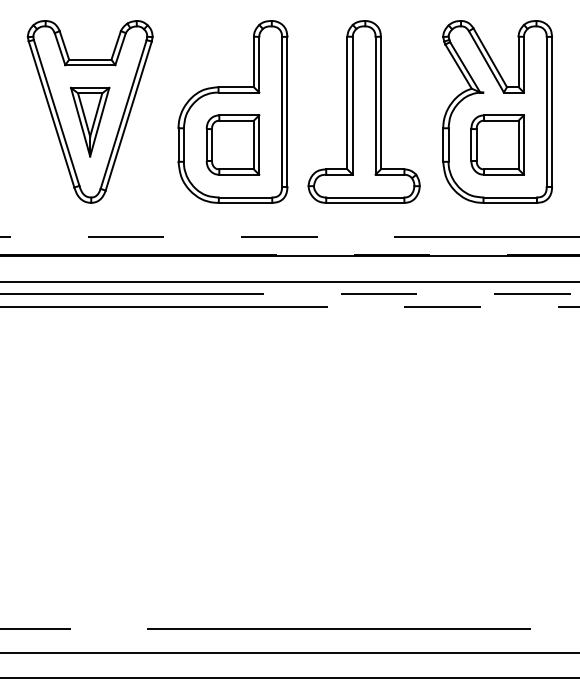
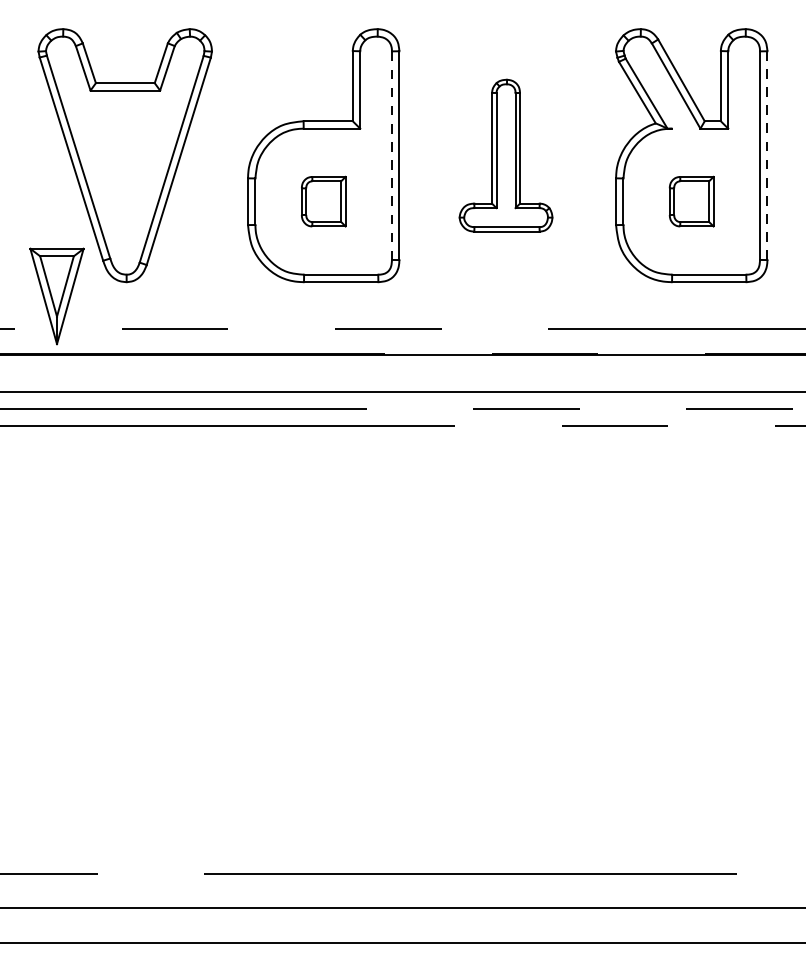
part: (363, 111) -> (505, 155), size x0.6
line: (552, 111) -> (768, 155), solid -> dashed
line: (282, 112) -> (392, 156), solid -> dashed
part: (90, 121) -> (57, 295), moved
part: (232, 144) -> (323, 200), size x0.6
part: (497, 144) -> (691, 200), size x0.6

